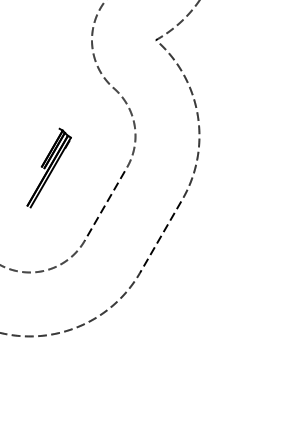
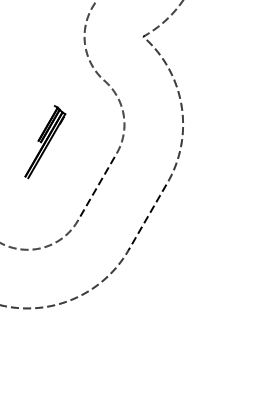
part: (49, 168) -> (45, 142), moved

